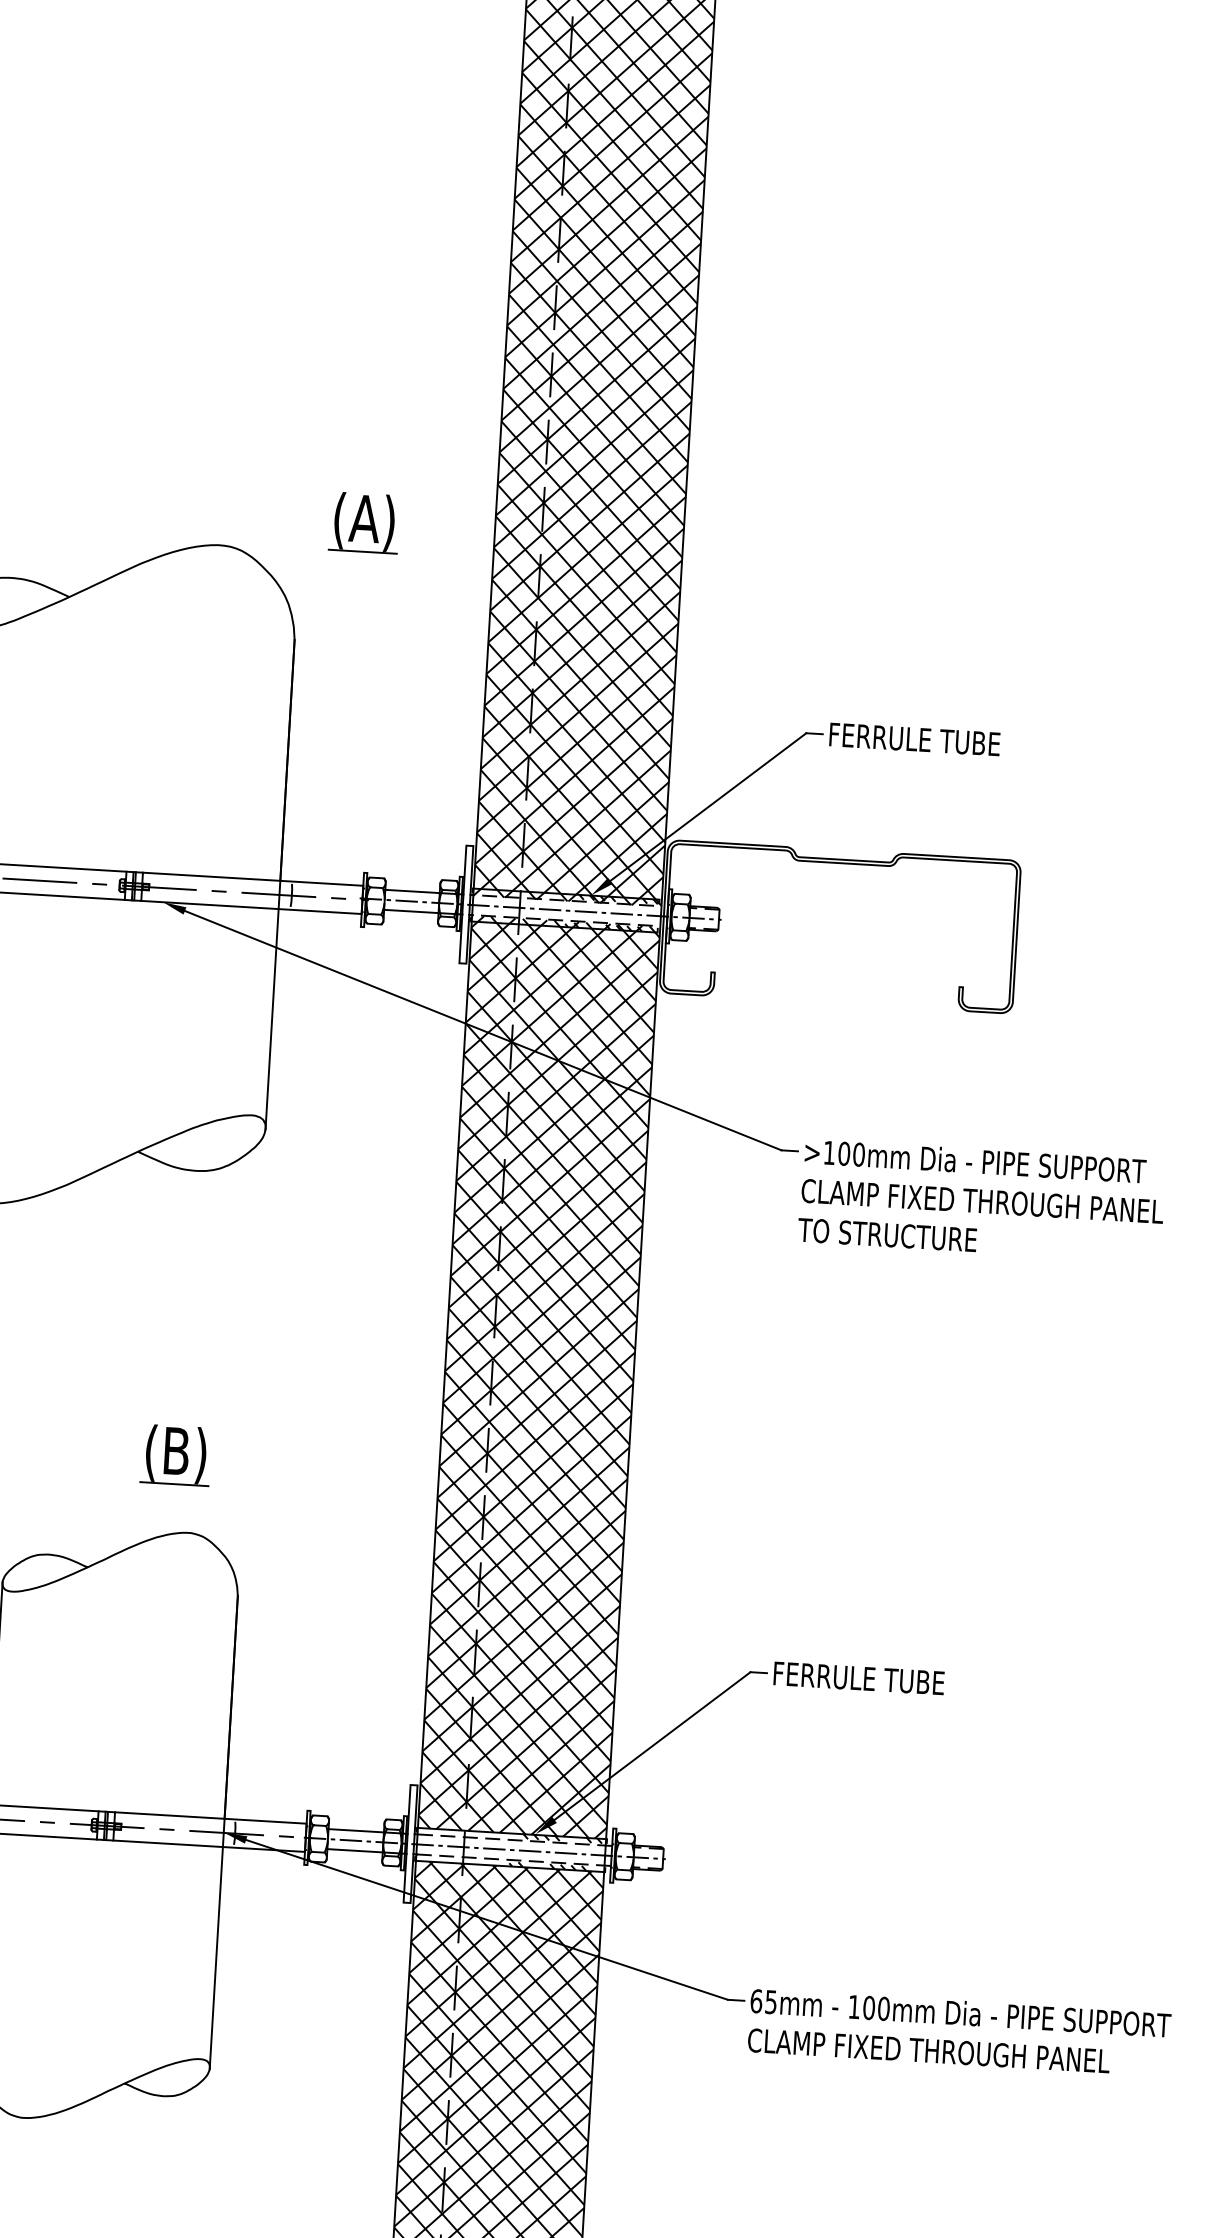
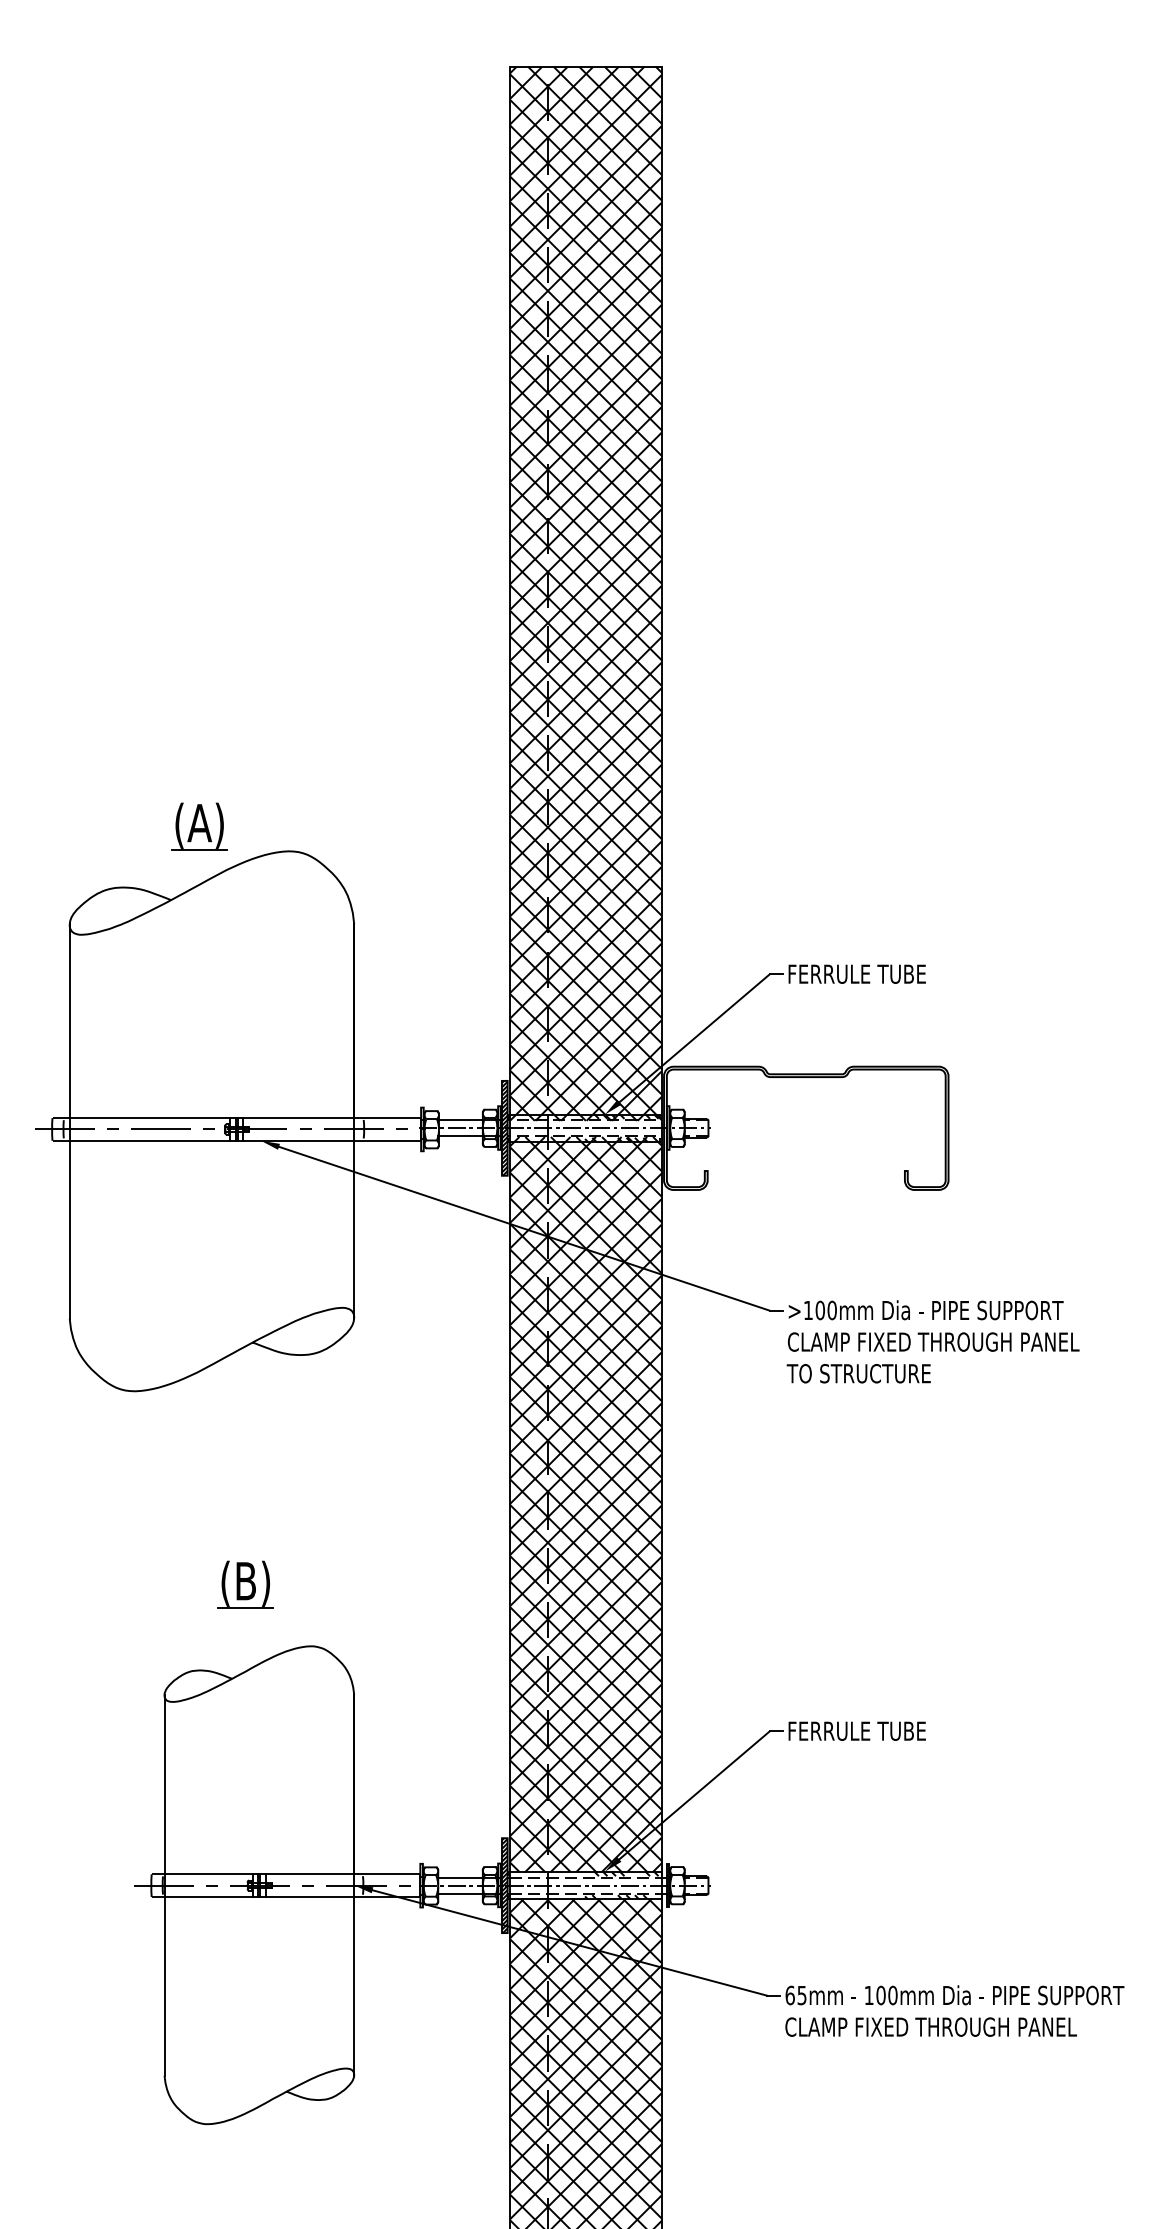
part: (364, 522) -> (199, 826), moved
hatch: (466, 903) -> (504, 1127), added
part: (175, 1455) -> (245, 1584), moved
hatch: (410, 1843) -> (504, 1885), added

